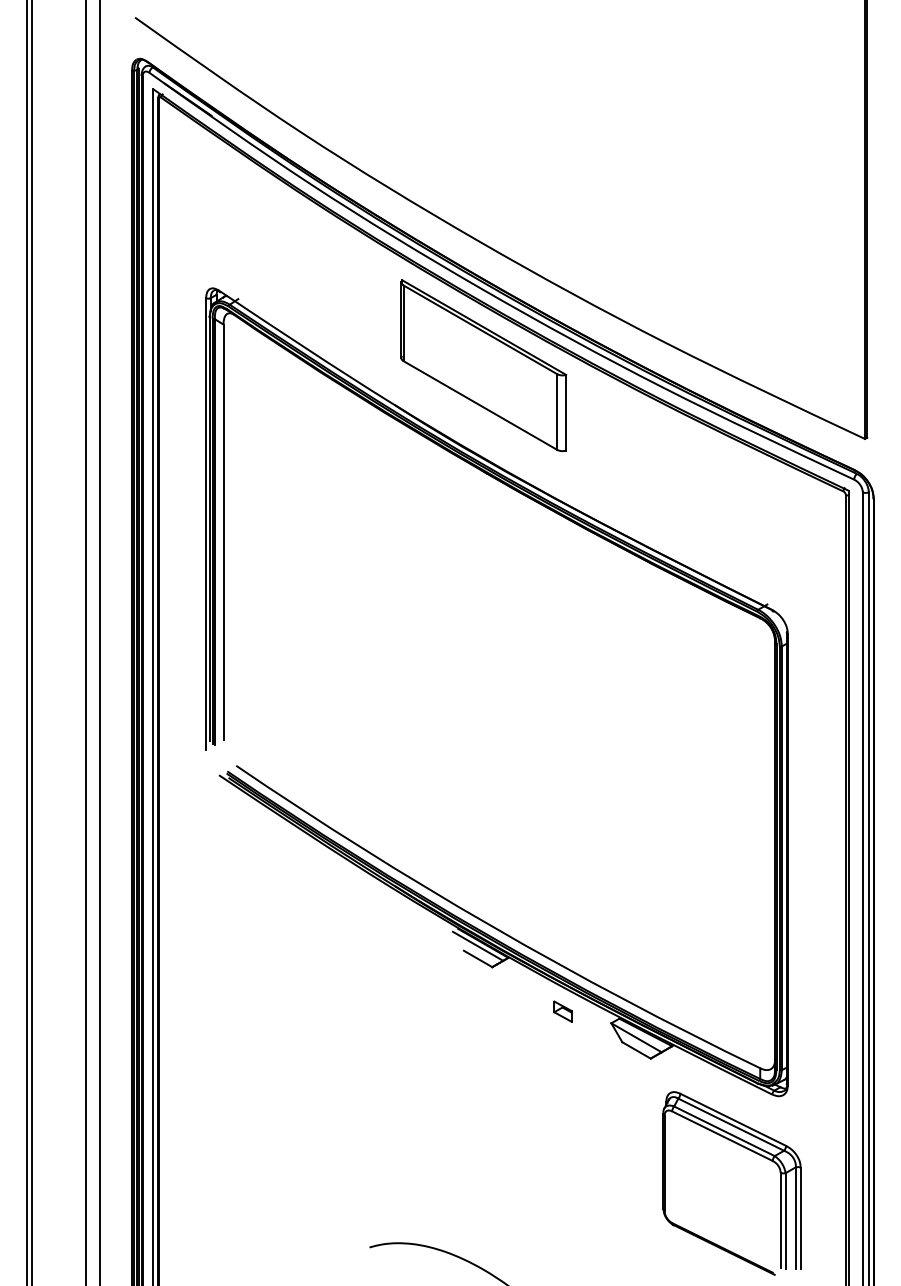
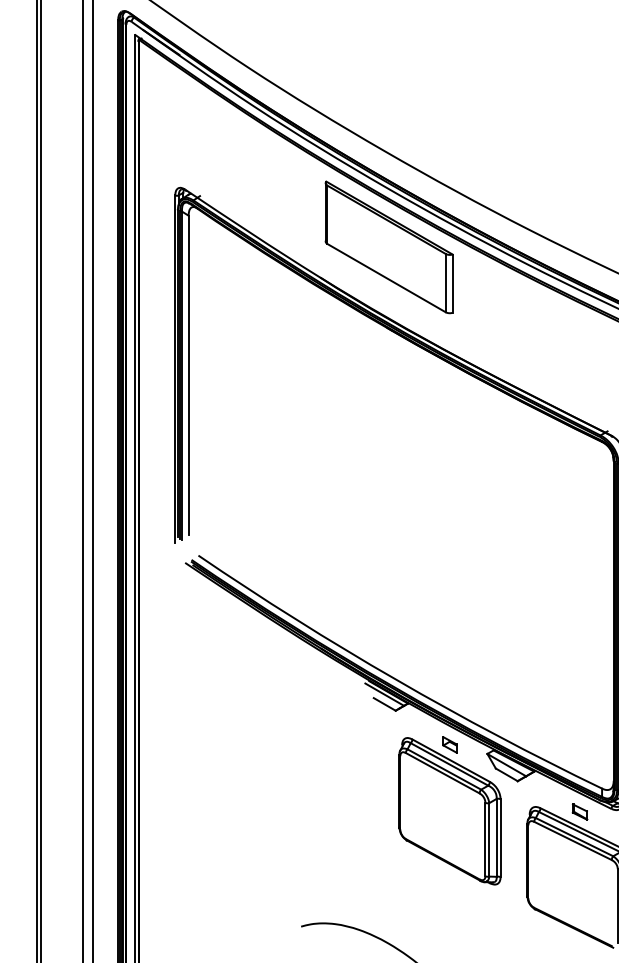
part: (562, 1097) -> (449, 811), added
part: (731, 1098) -> (579, 811), added

